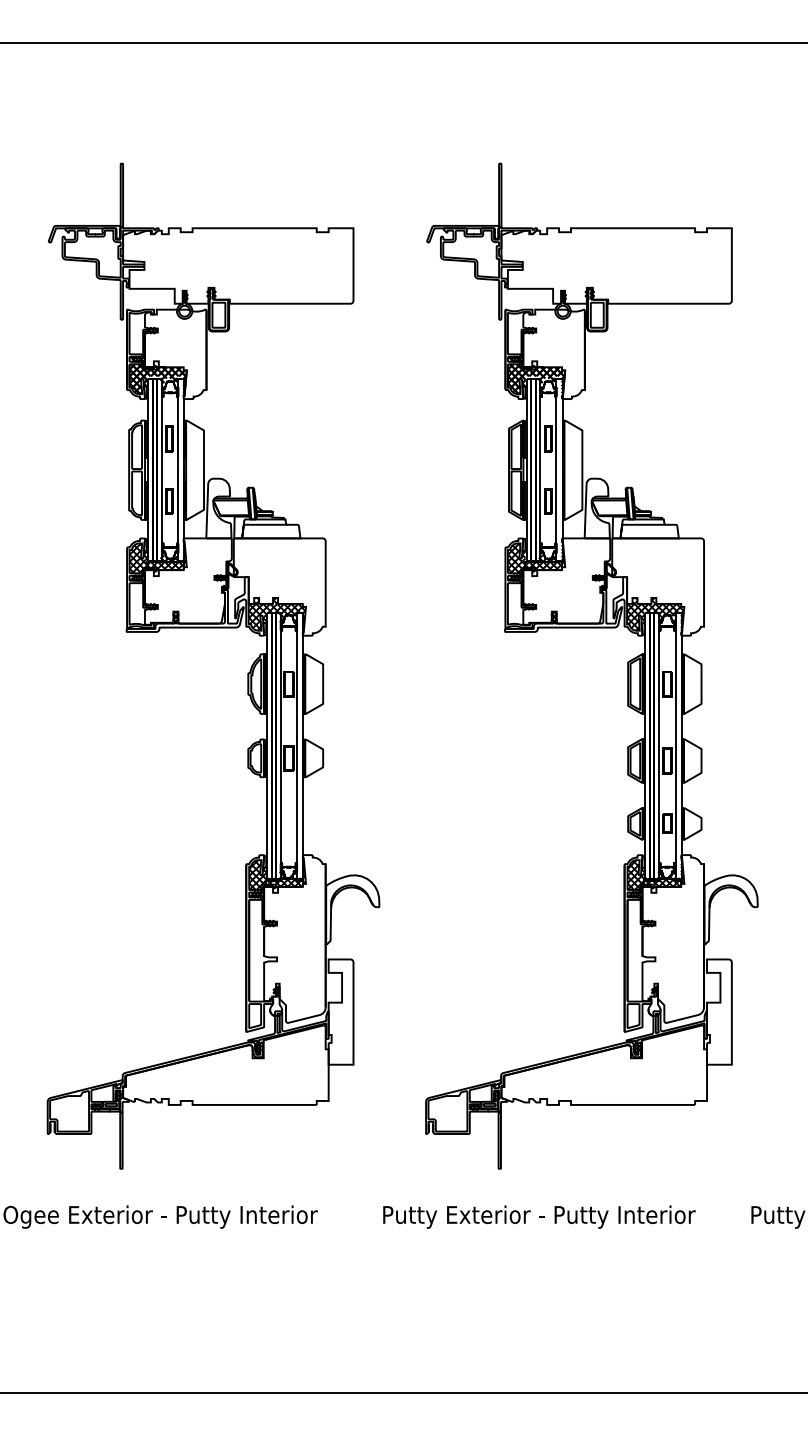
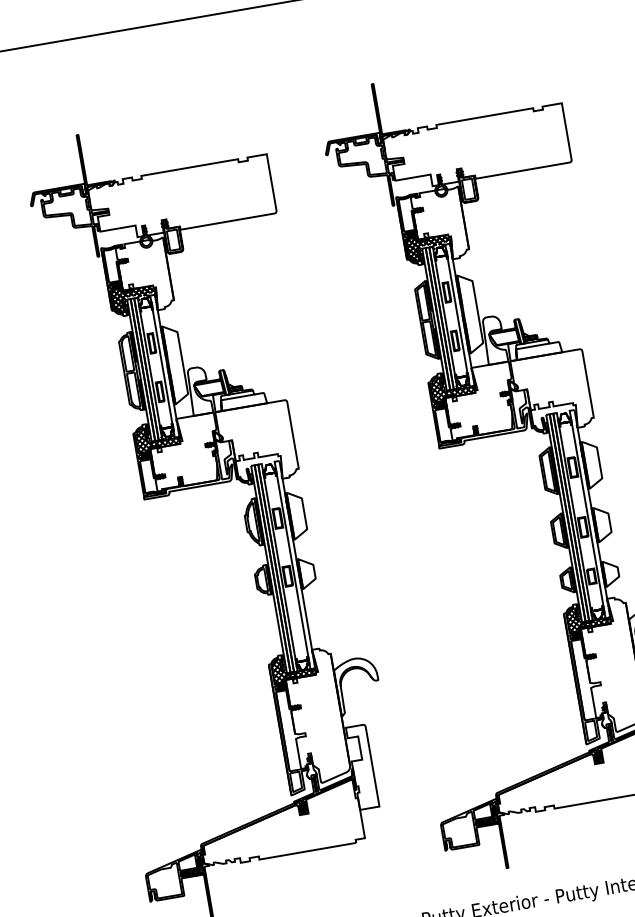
hatch: (276, 613) -> (258, 465), removed
hatch: (655, 613) -> (554, 413), removed

